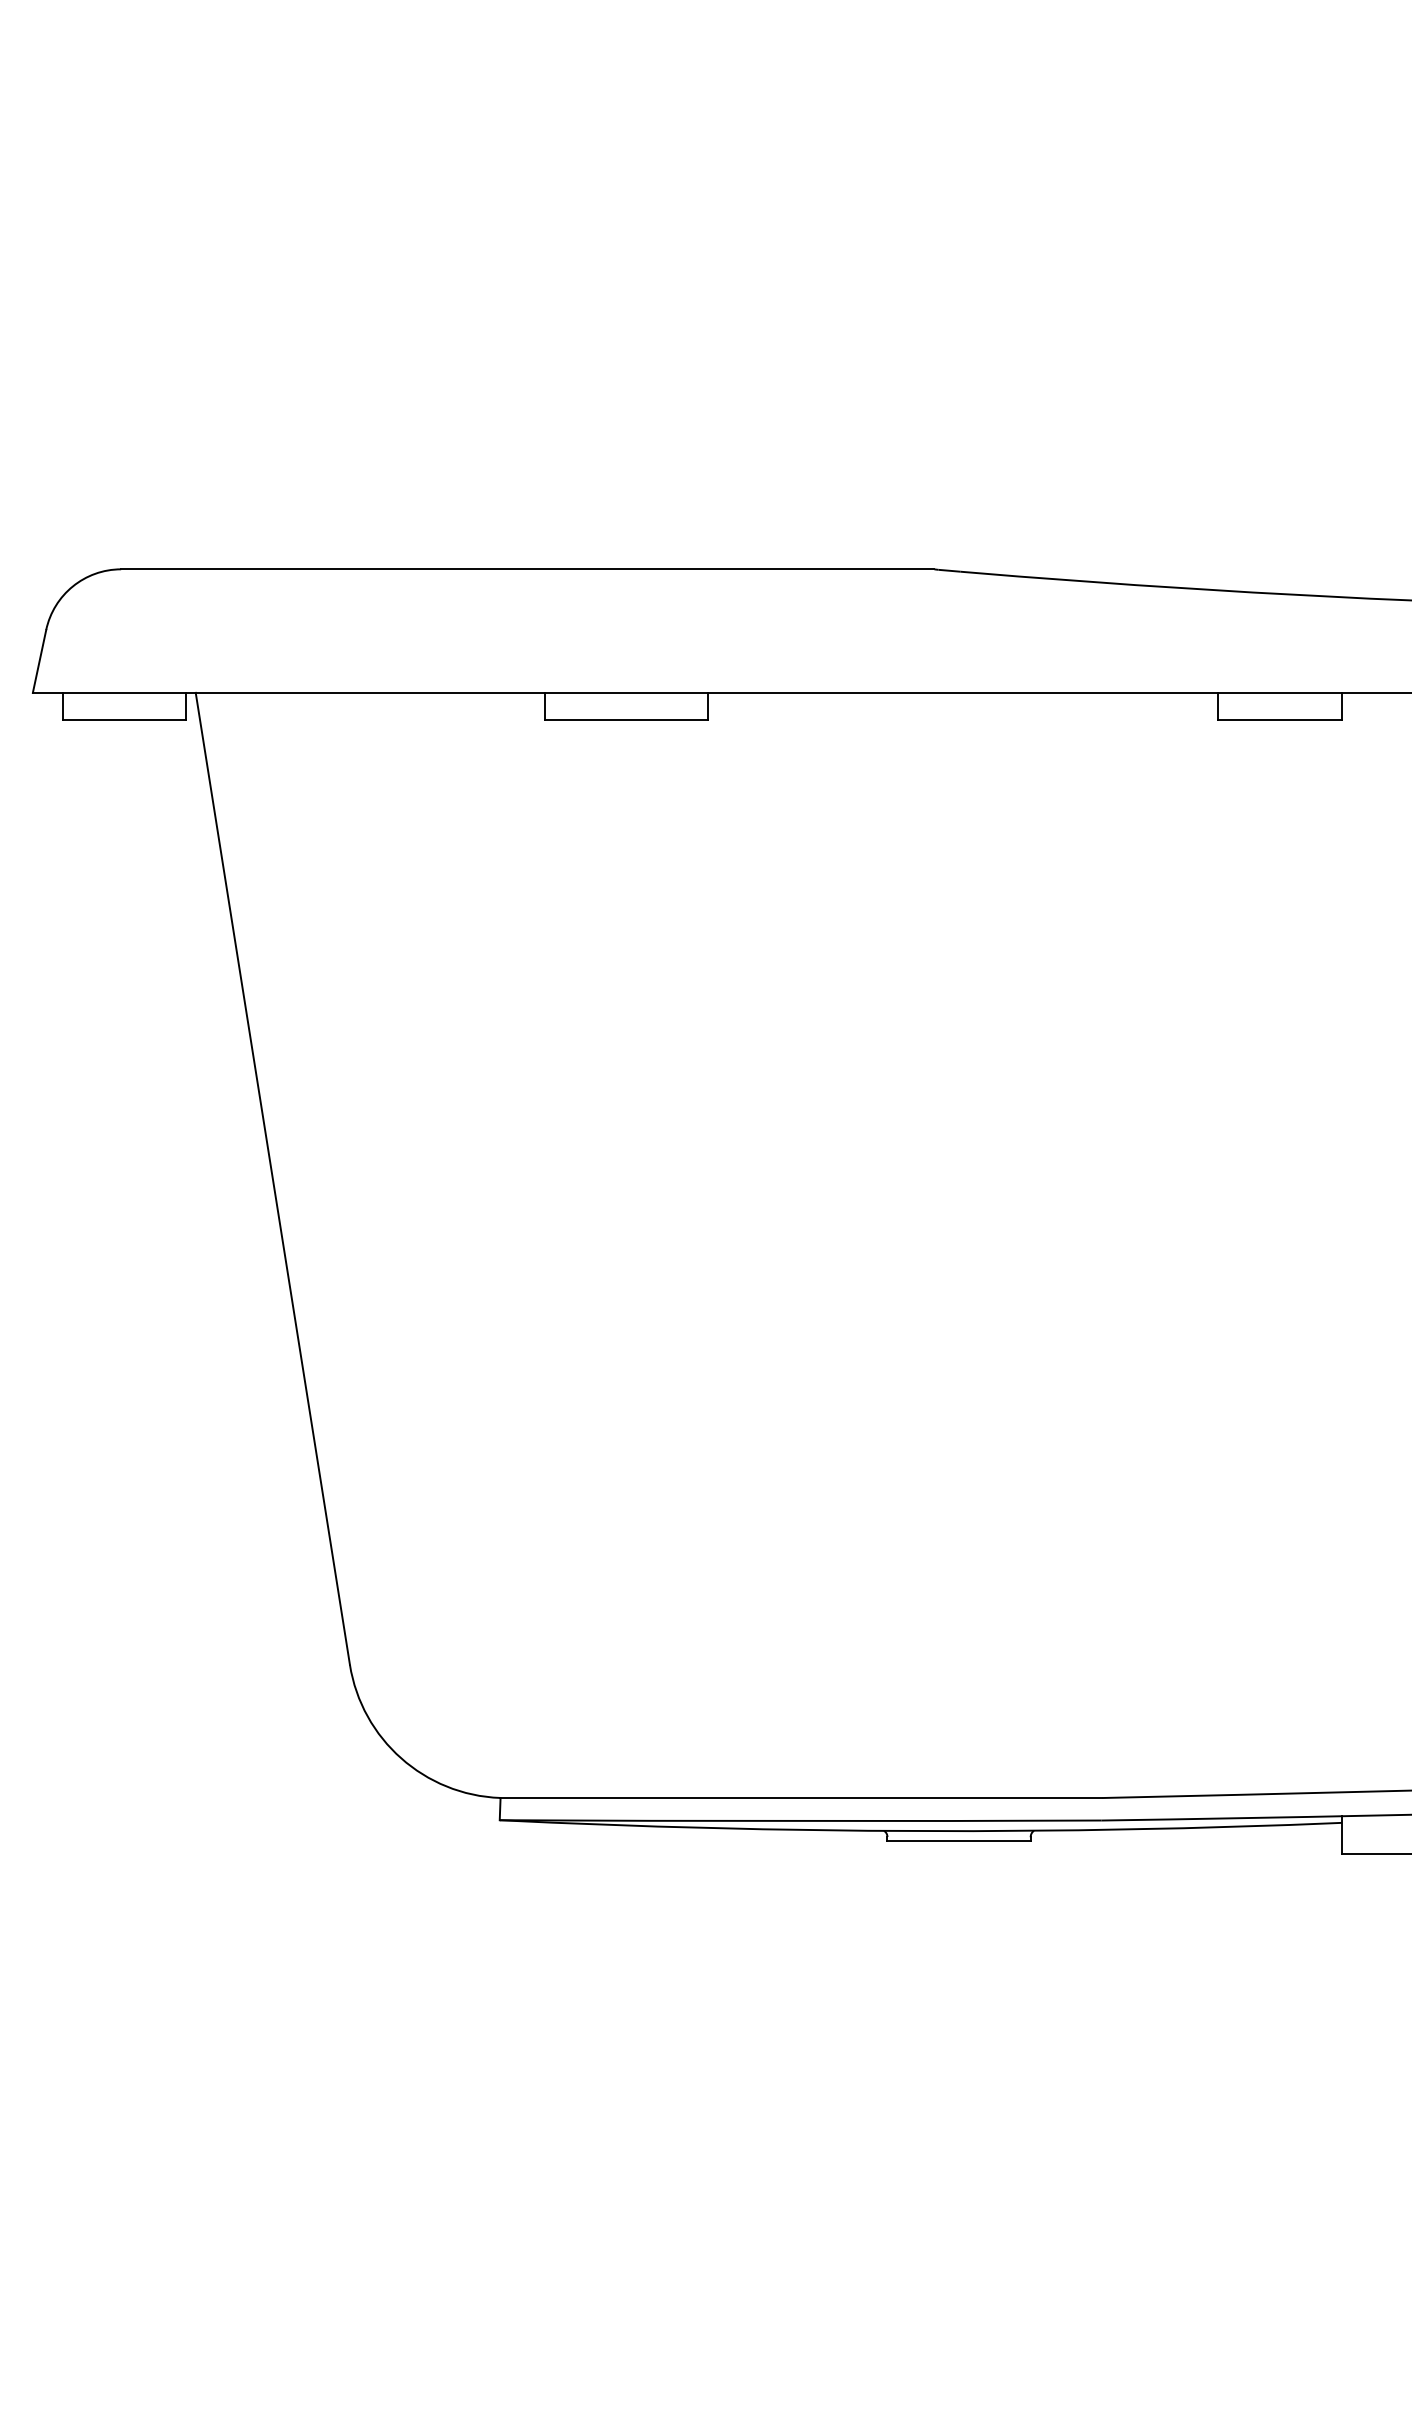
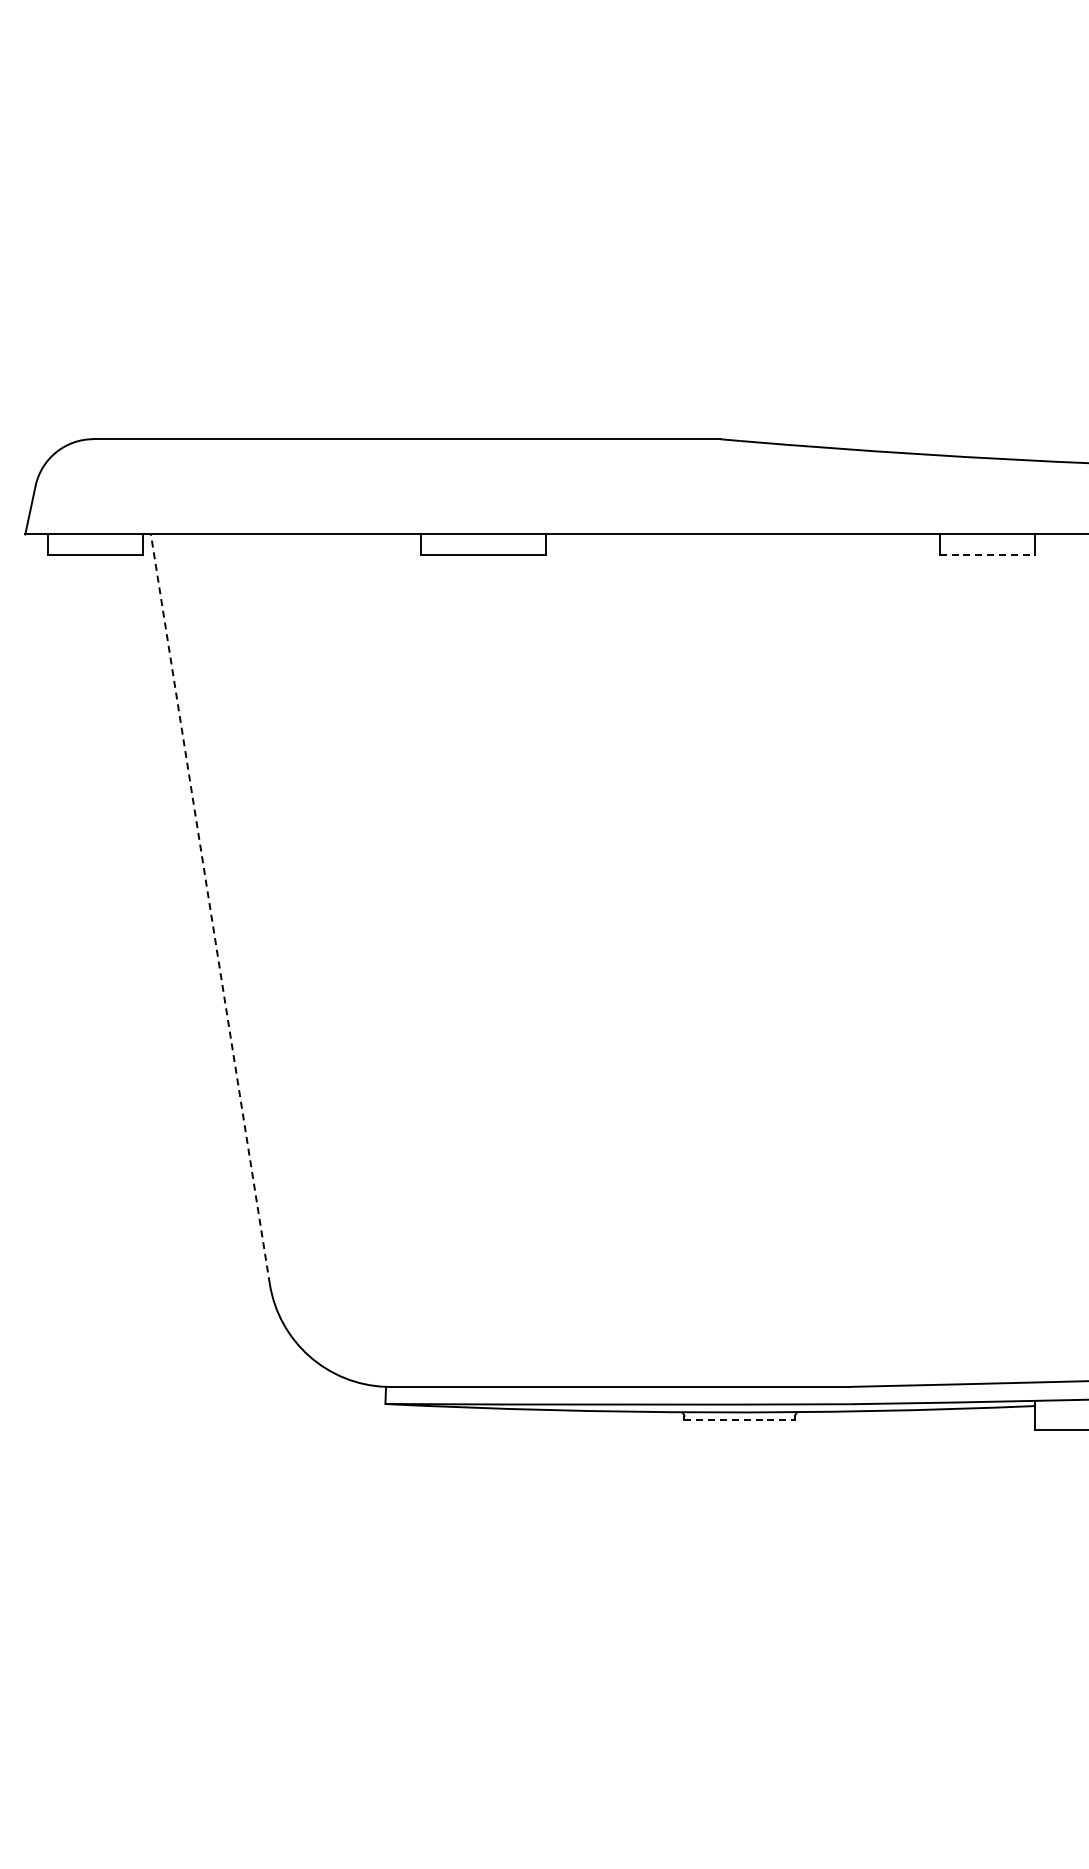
line: (1280, 720) -> (987, 555), solid -> dashed
line: (272, 1179) -> (210, 909), solid -> dashed
line: (960, 1841) -> (740, 1420), solid -> dashed

